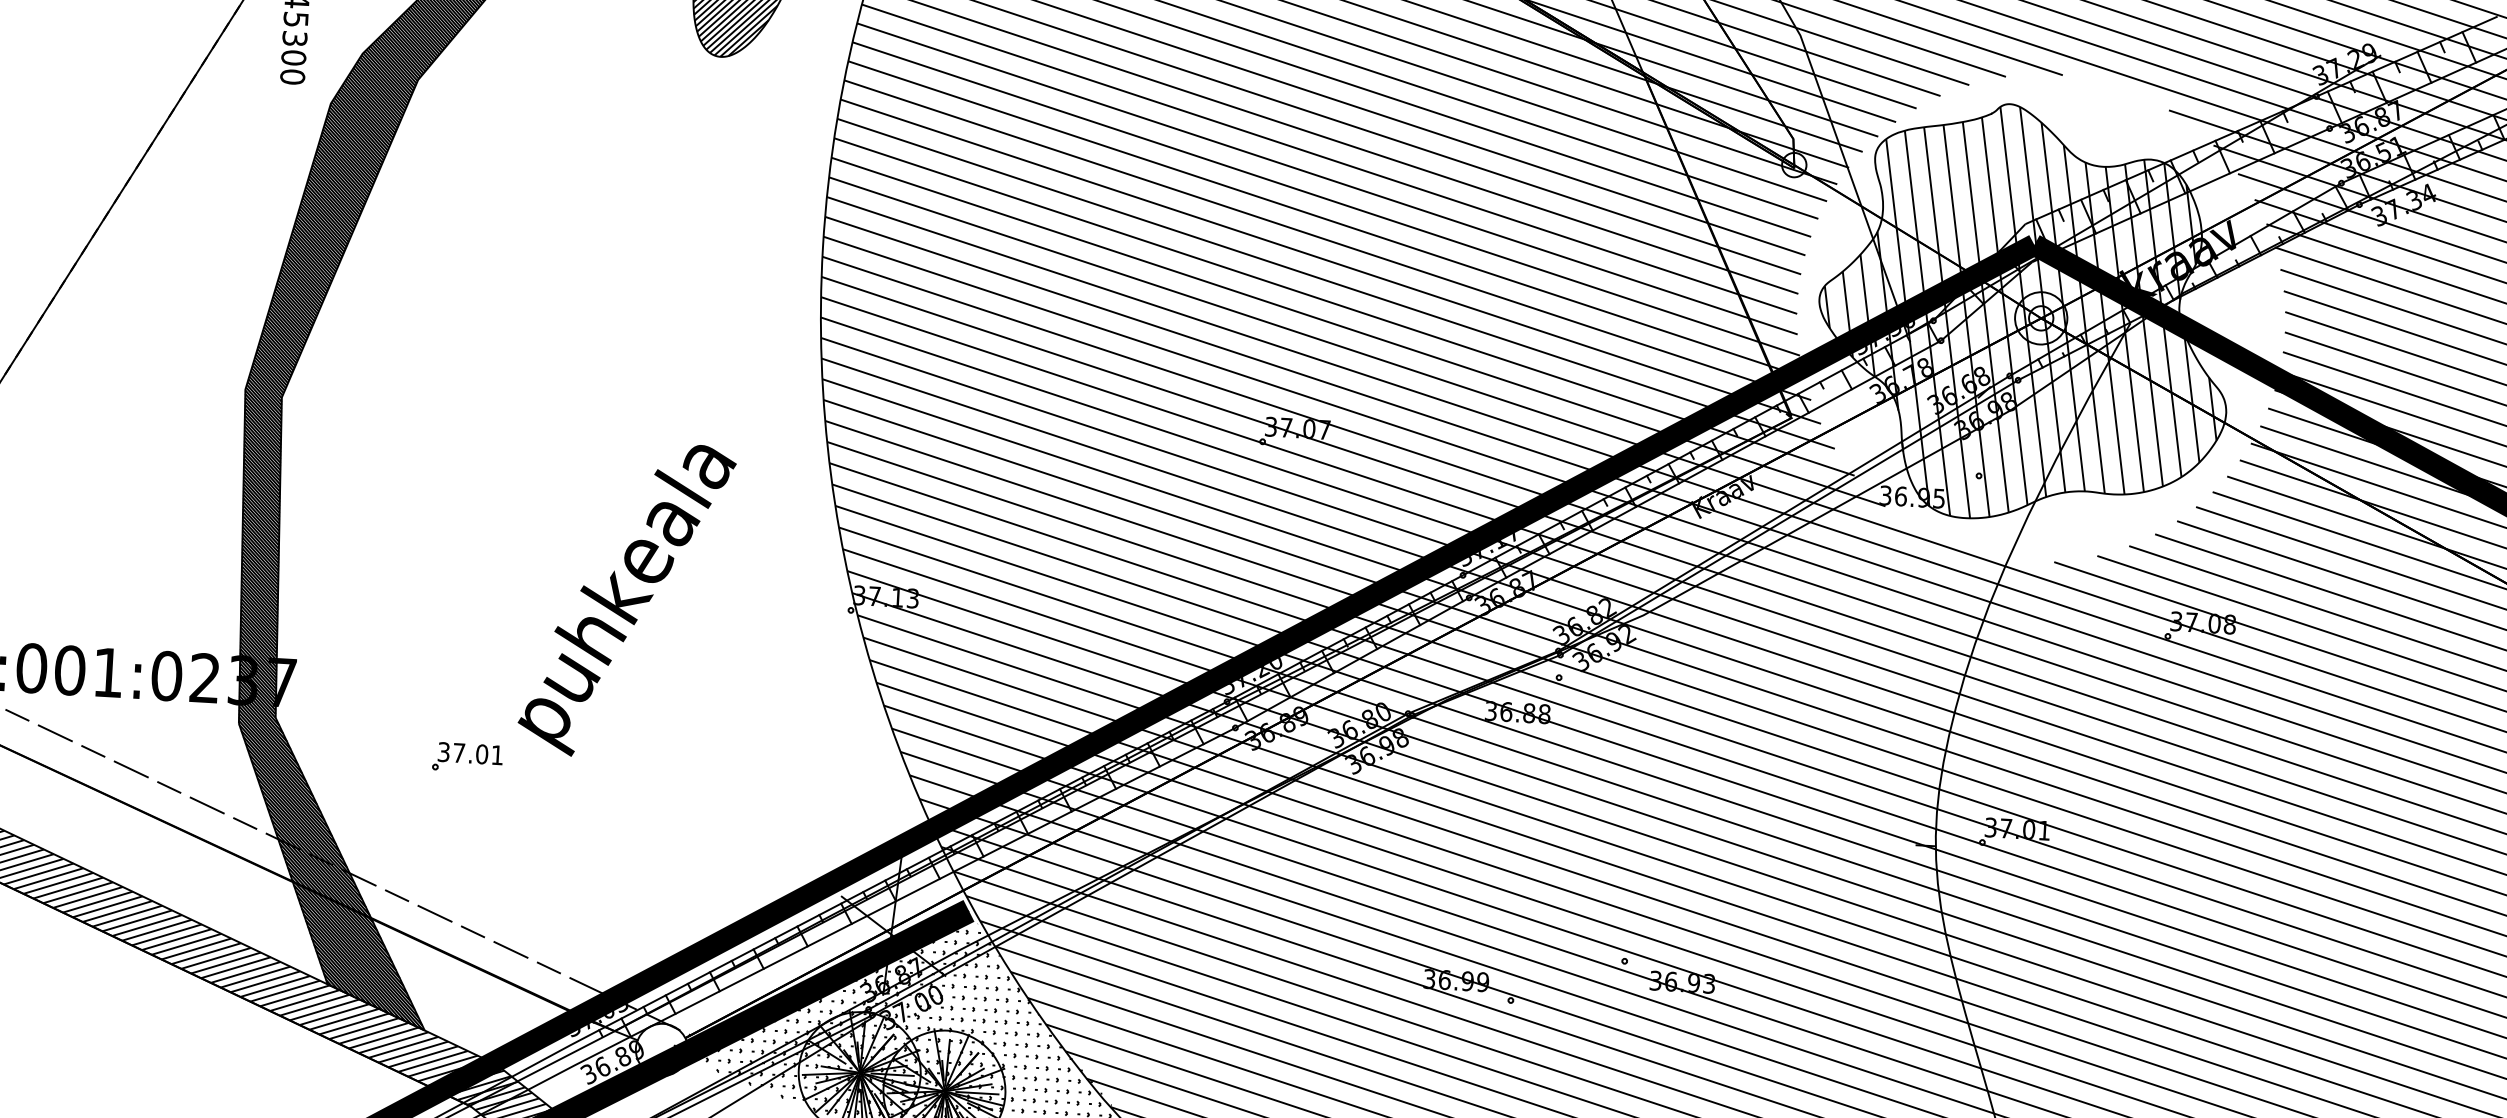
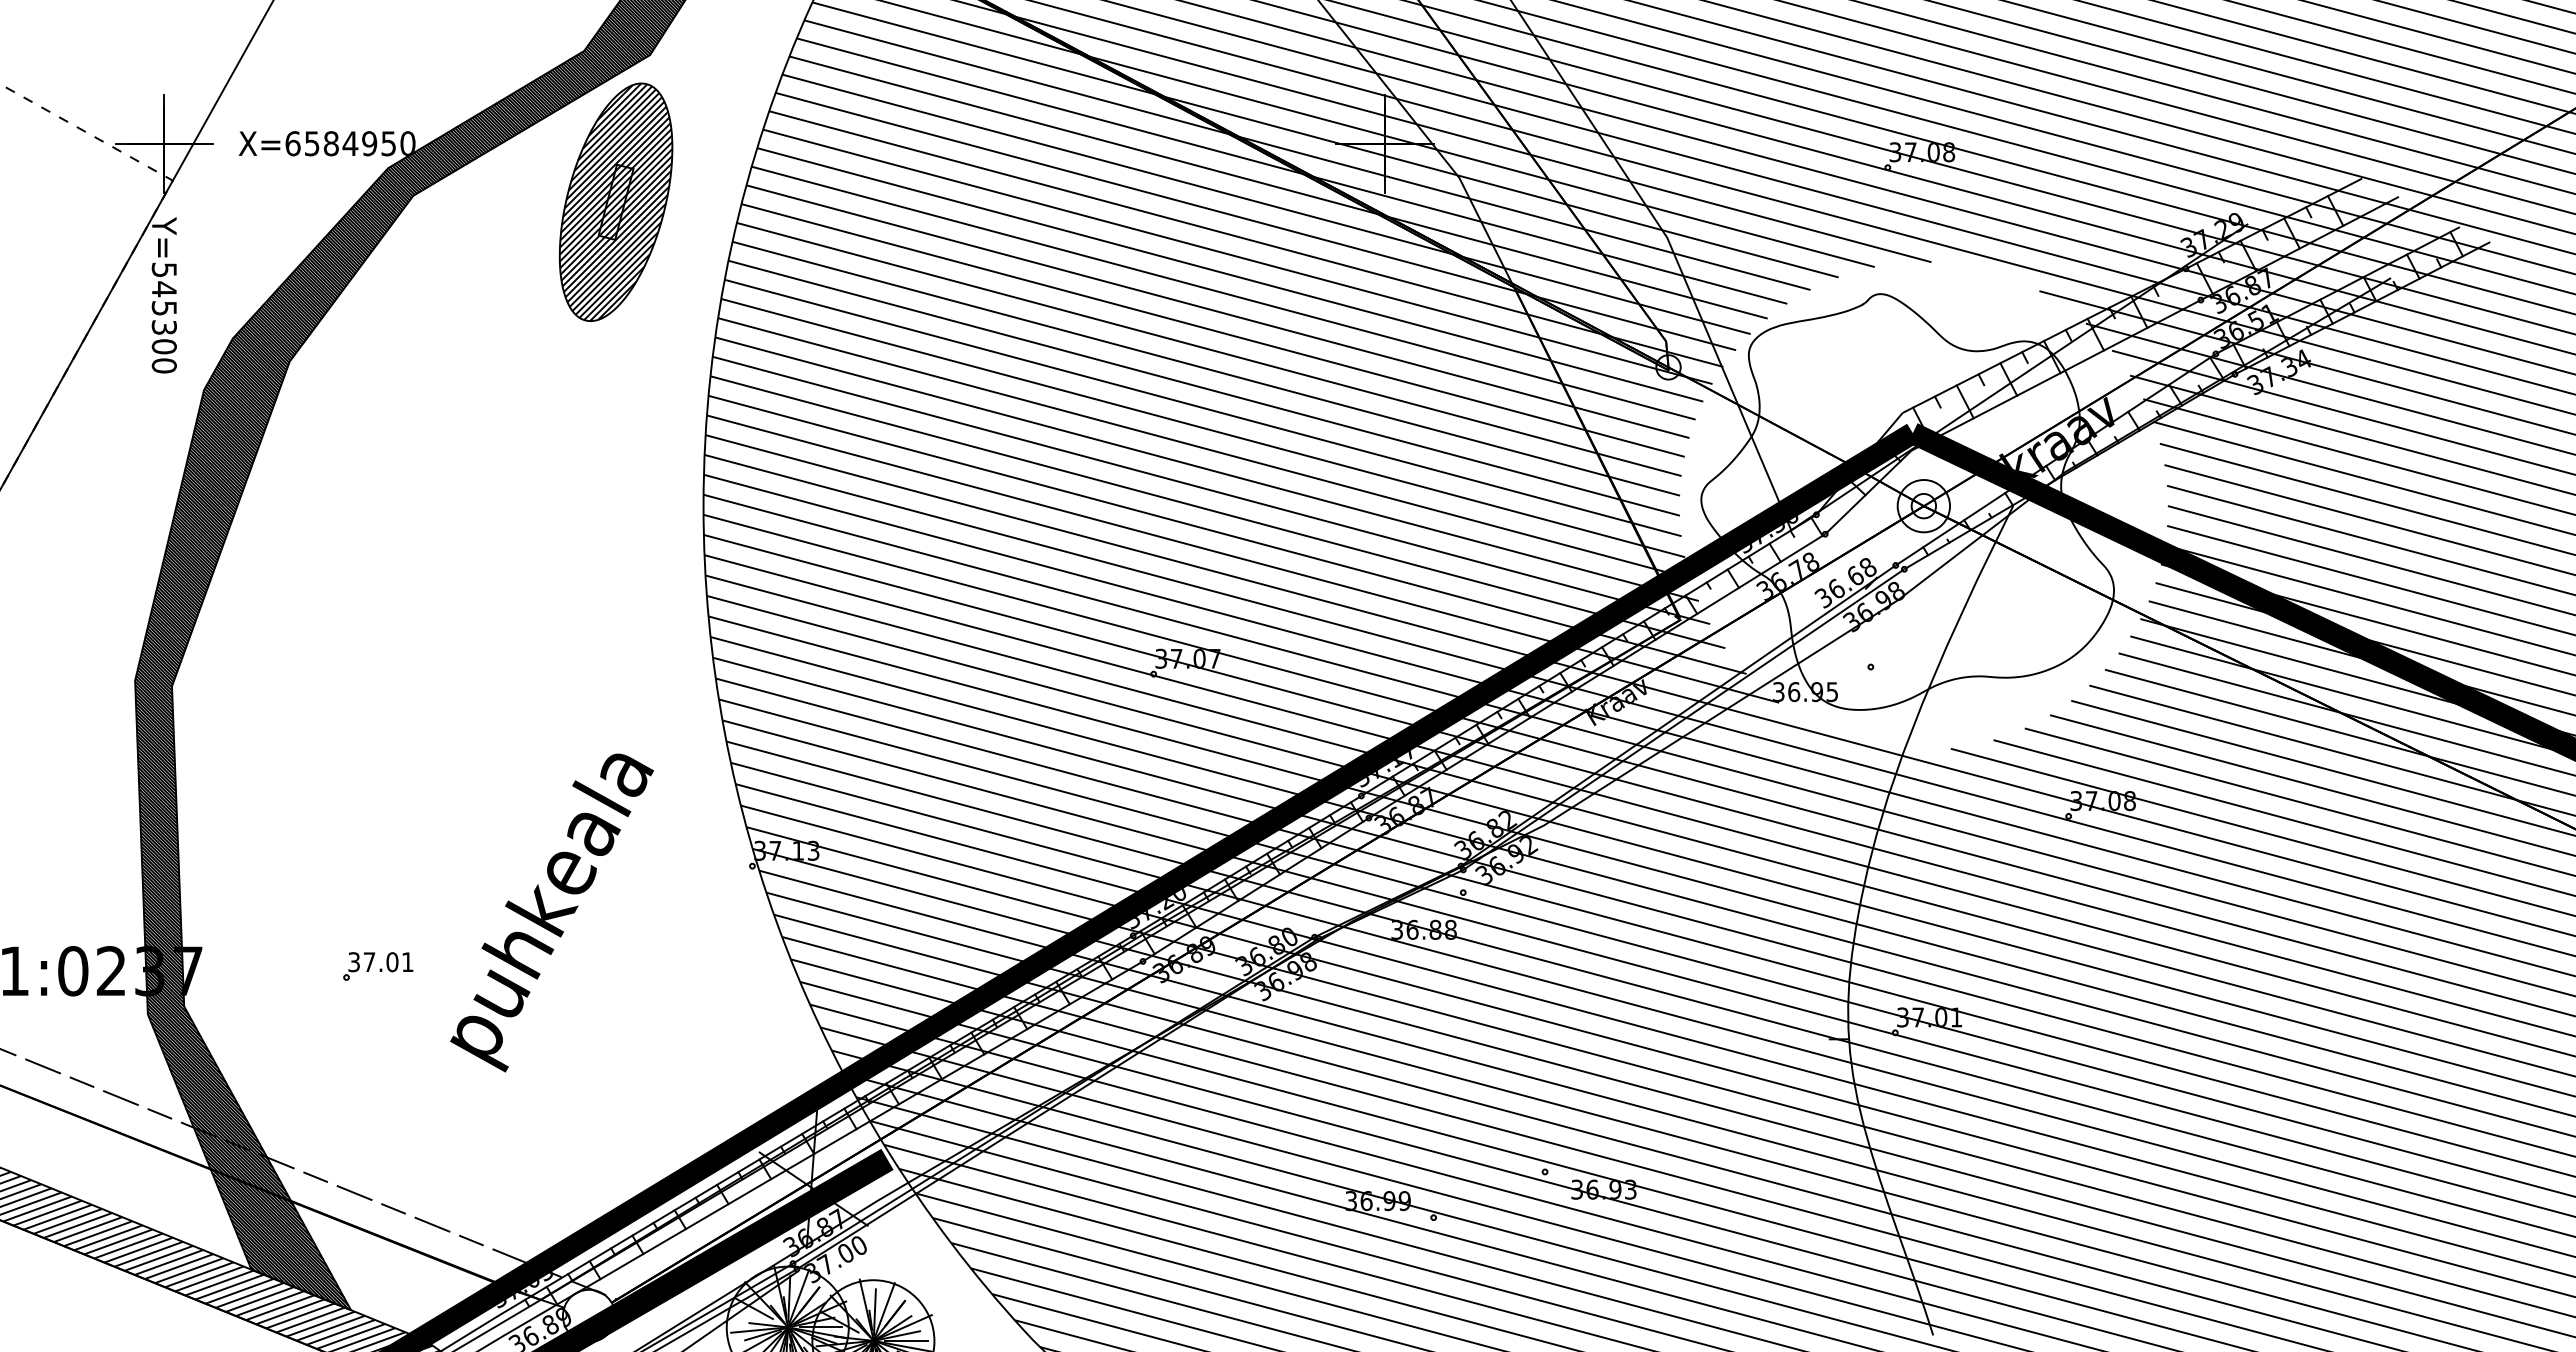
hatch: (2023, 313) -> (1905, 502), removed
text: (626, 599) -> (551, 912), moved
part: (467, 757) -> (378, 966), moved
hatch: (896, 1000) -> (820, 1253), removed

